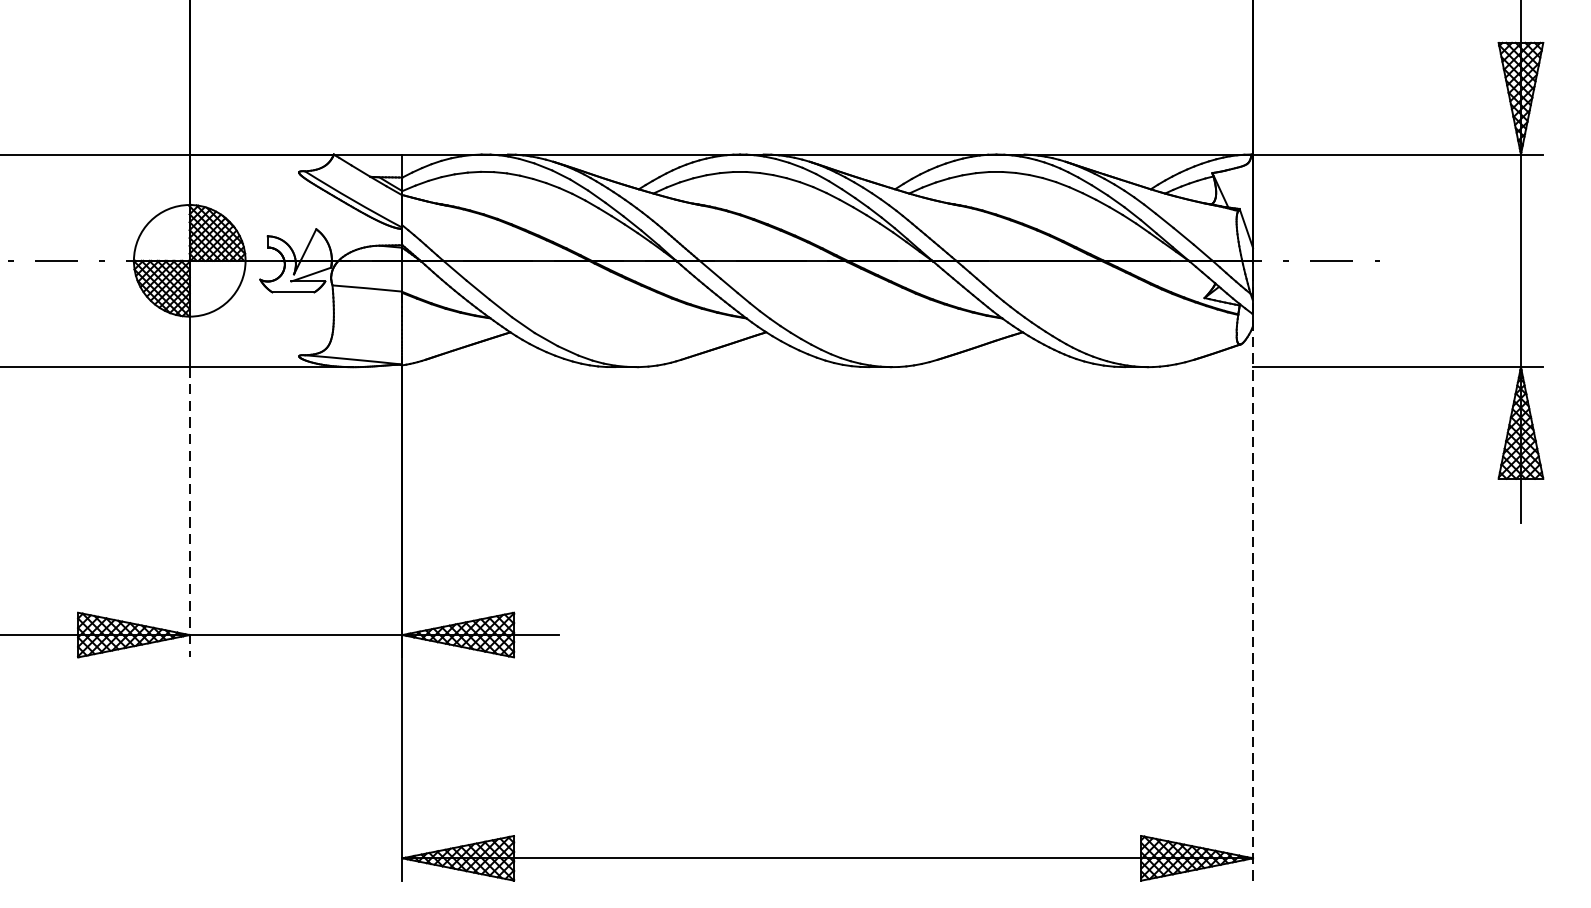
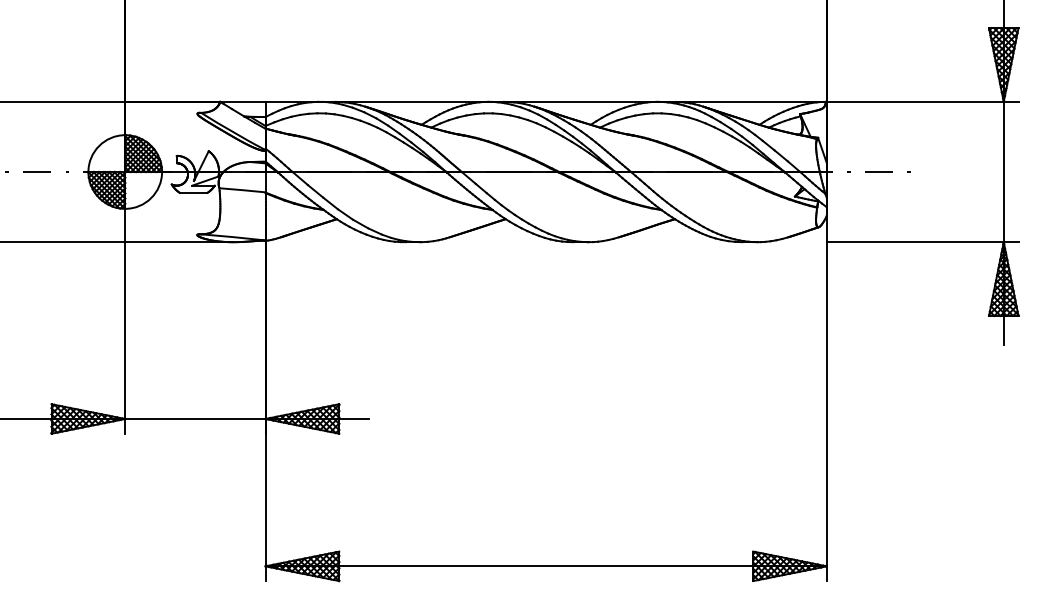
line: (190, 511) -> (125, 337), dashed -> solid
line: (1252, 570) -> (826, 376), dashed -> solid

